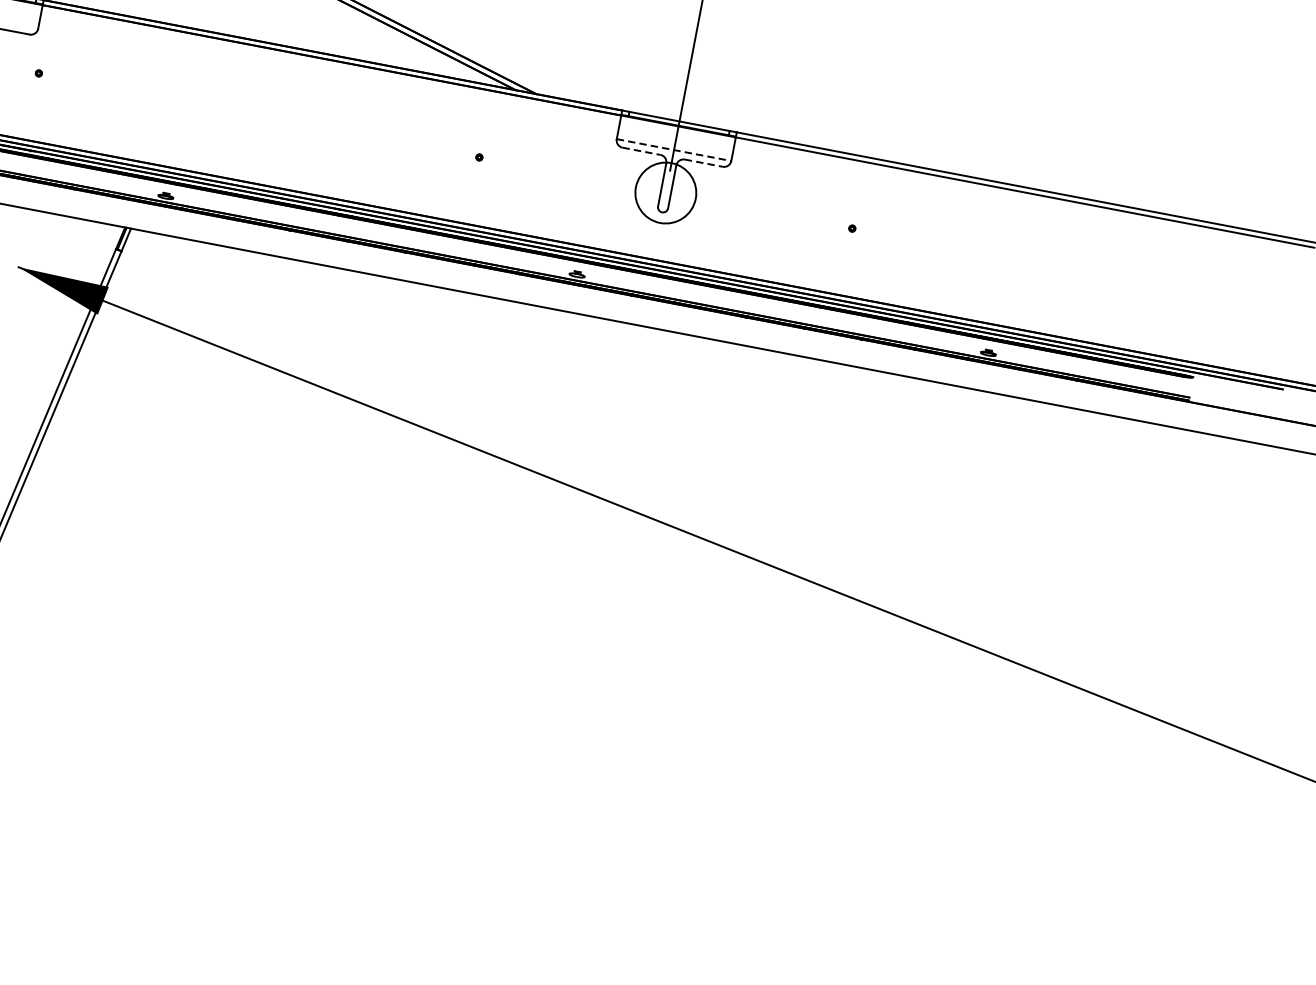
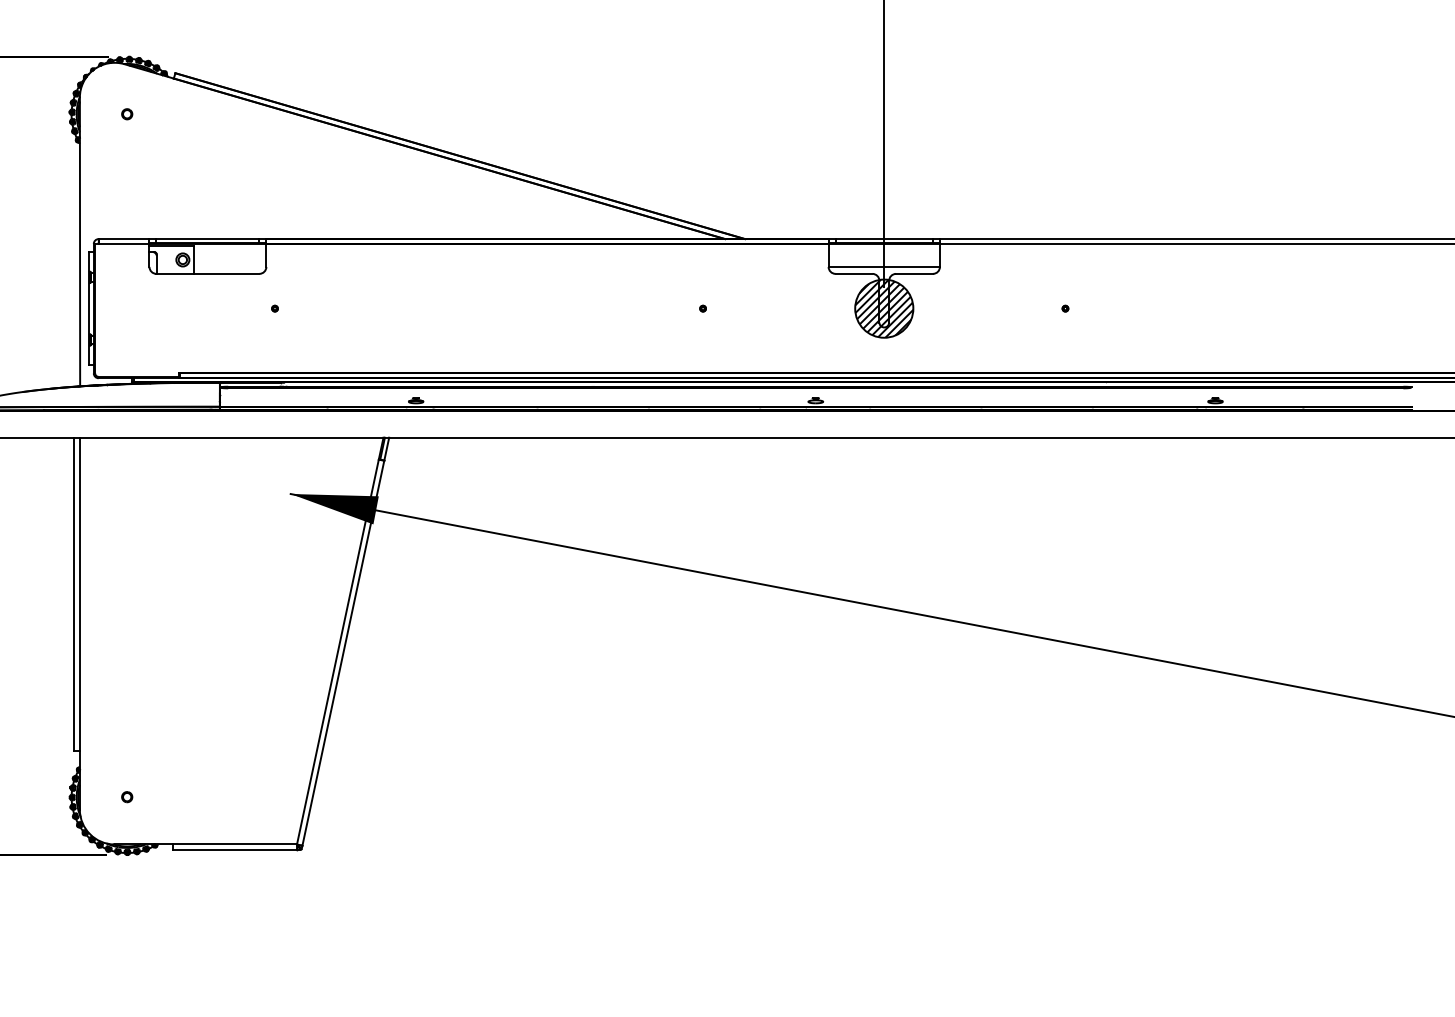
line: (674, 149) -> (884, 266), dashed -> solid
line: (642, 150) -> (854, 273), dashed -> solid
line: (704, 162) -> (915, 273), dashed -> solid
hatch: (666, 192) -> (884, 308), added

